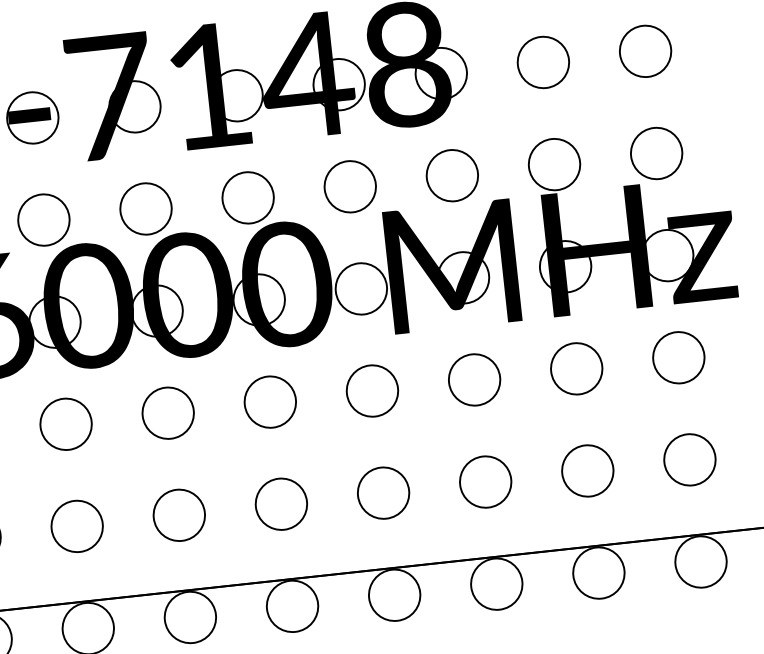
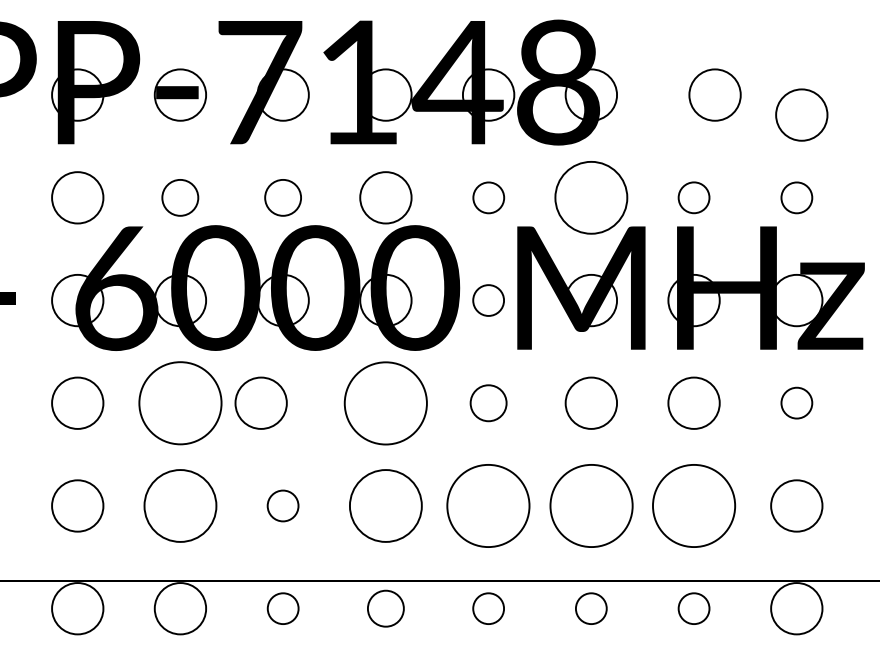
circle: (645, 50) -> (801, 114), moved
circle: (542, 61) -> (714, 94), moved
circle: (656, 153) -> (796, 197), size x0.6
circle: (553, 164) -> (693, 197), size x0.6
circle: (452, 175) -> (591, 197), size x1.4
circle: (350, 186) -> (488, 197), size x0.6
circle: (145, 208) -> (282, 197), size x0.7
circle: (42, 219) -> (179, 197), size x0.7
circle: (361, 288) -> (488, 300), size x0.6
circle: (678, 357) -> (796, 402), size x0.6
circle: (372, 390) -> (488, 402), size x0.7
circle: (269, 401) -> (385, 402), size x1.6
circle: (167, 412) -> (260, 402), moved
circle: (66, 423) -> (180, 402), size x1.6
circle: (587, 470) -> (693, 505), size x1.6
circle: (484, 481) -> (590, 505), size x1.6
circle: (383, 492) -> (488, 505), size x1.6
circle: (280, 503) -> (385, 505), size x1.4
circle: (178, 514) -> (282, 505), size x0.6
circle: (77, 525) -> (180, 505), size x1.4
circle: (598, 572) -> (693, 608), size x0.6
circle: (496, 583) -> (591, 608), size x0.6
circle: (394, 595) -> (488, 608), size x0.6
circle: (292, 606) -> (385, 608), size x0.7
circle: (189, 617) -> (282, 608), size x0.6

